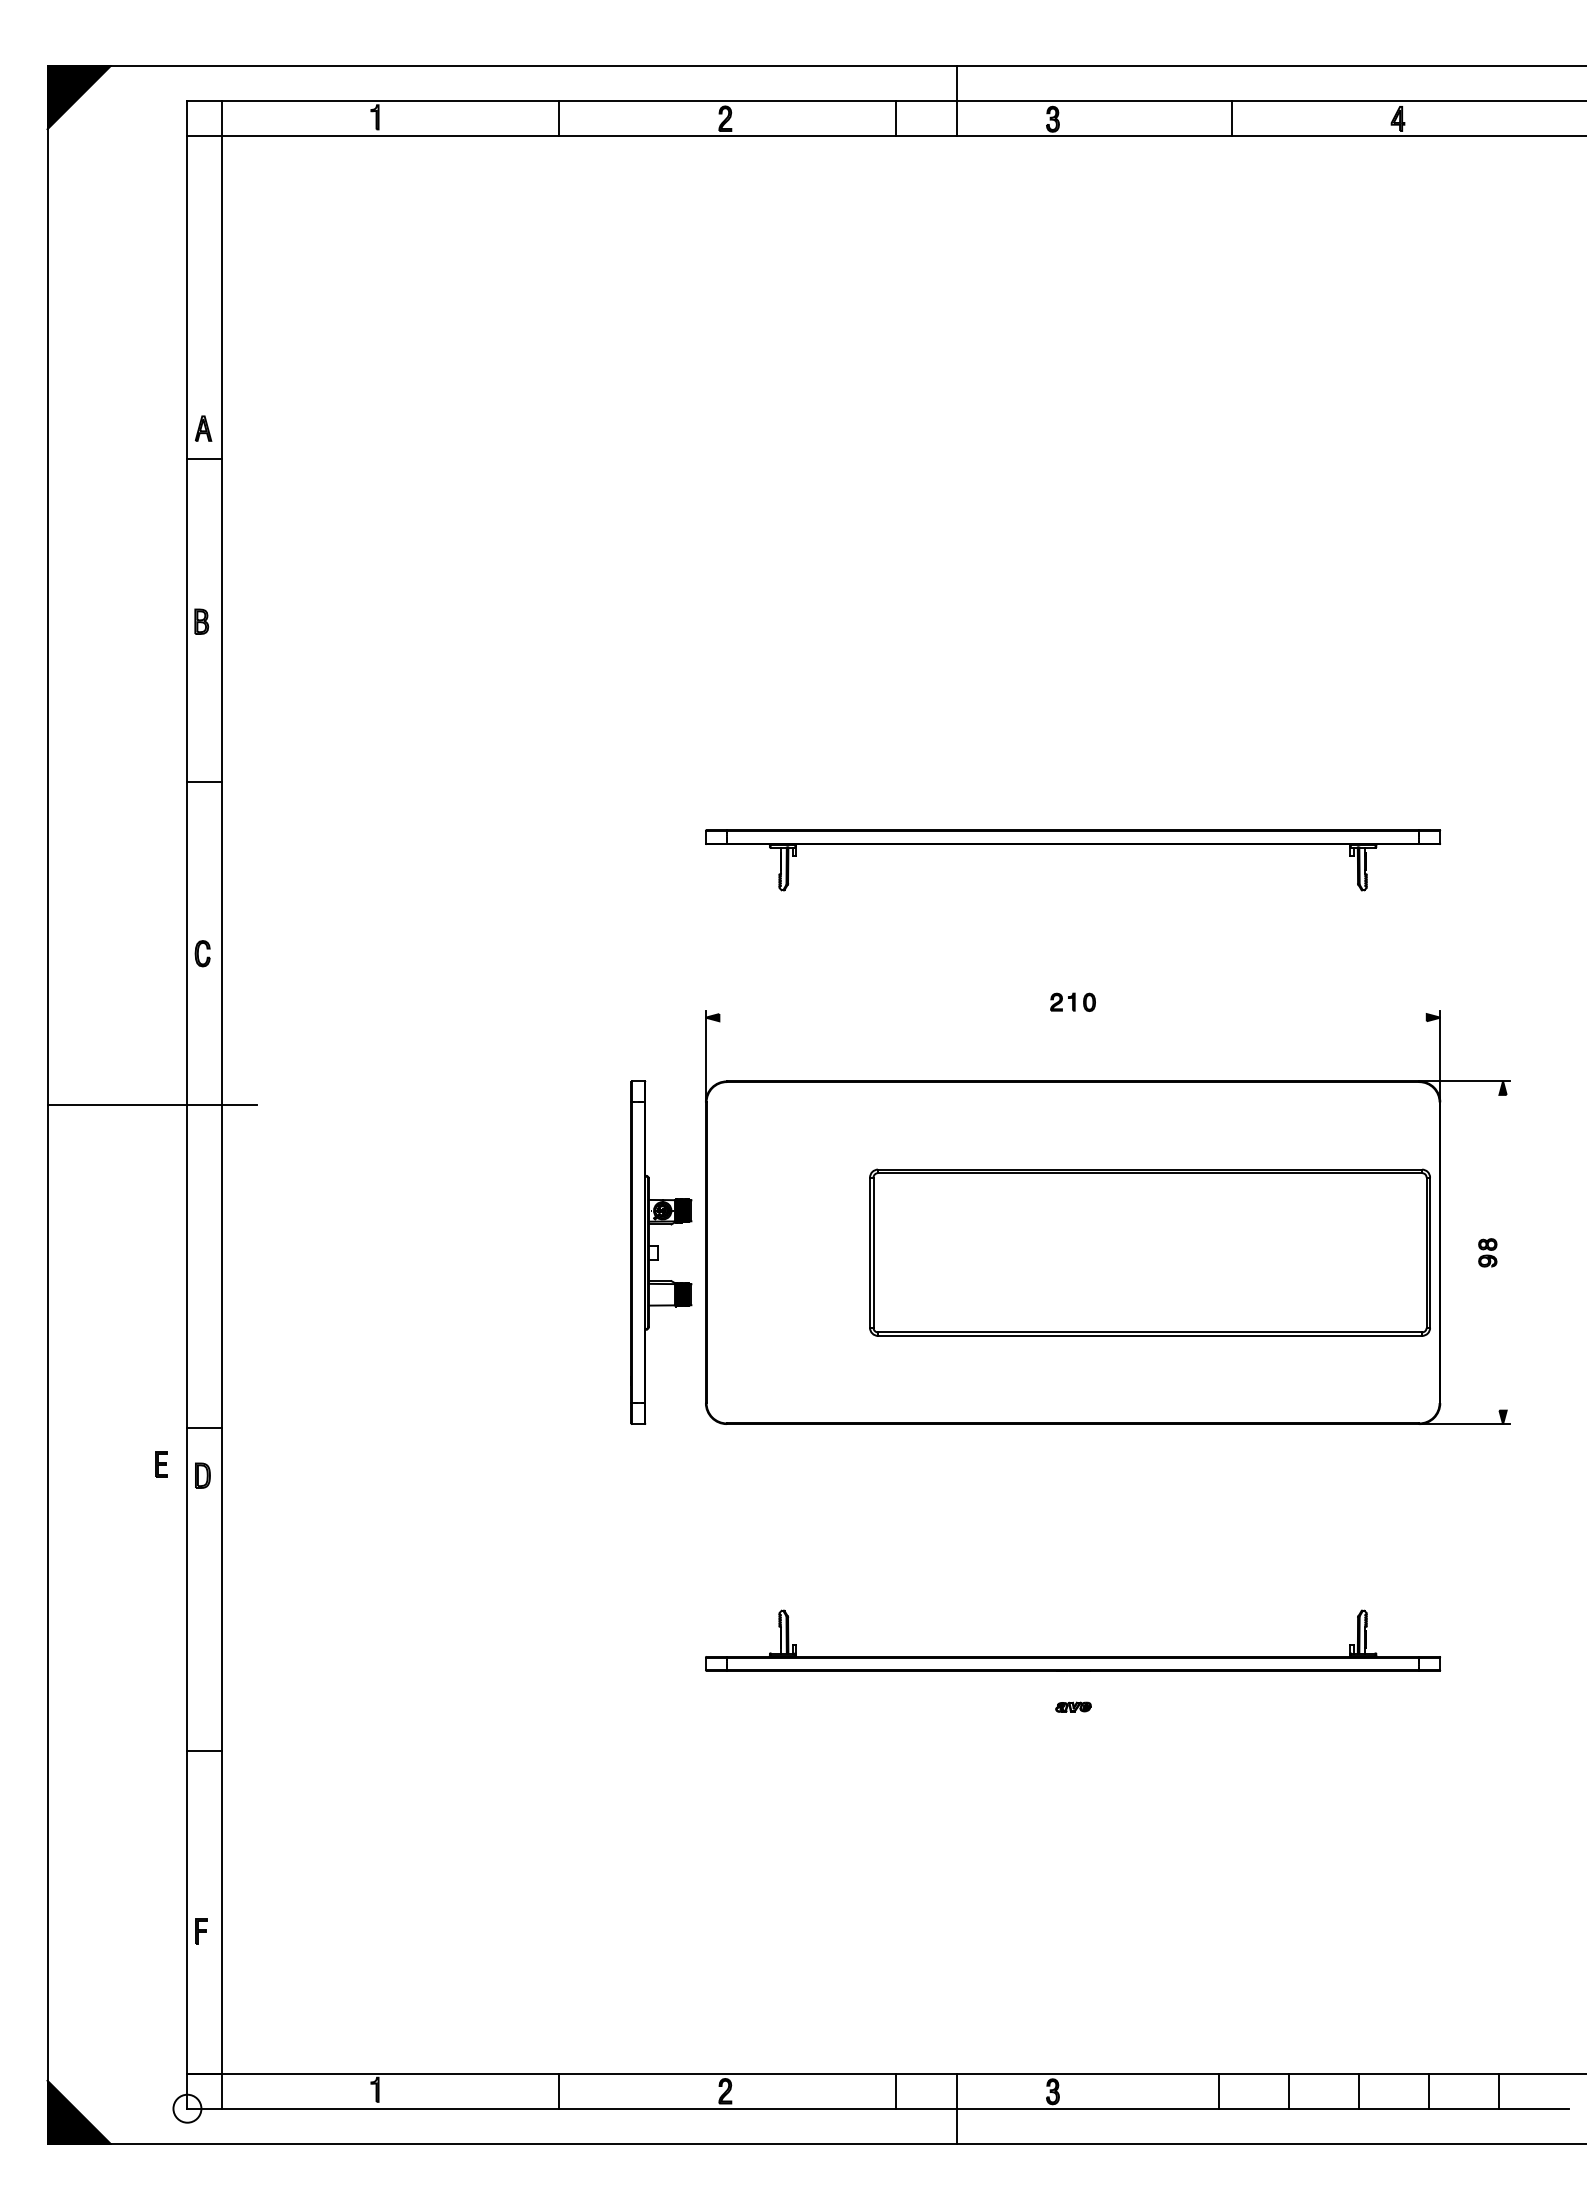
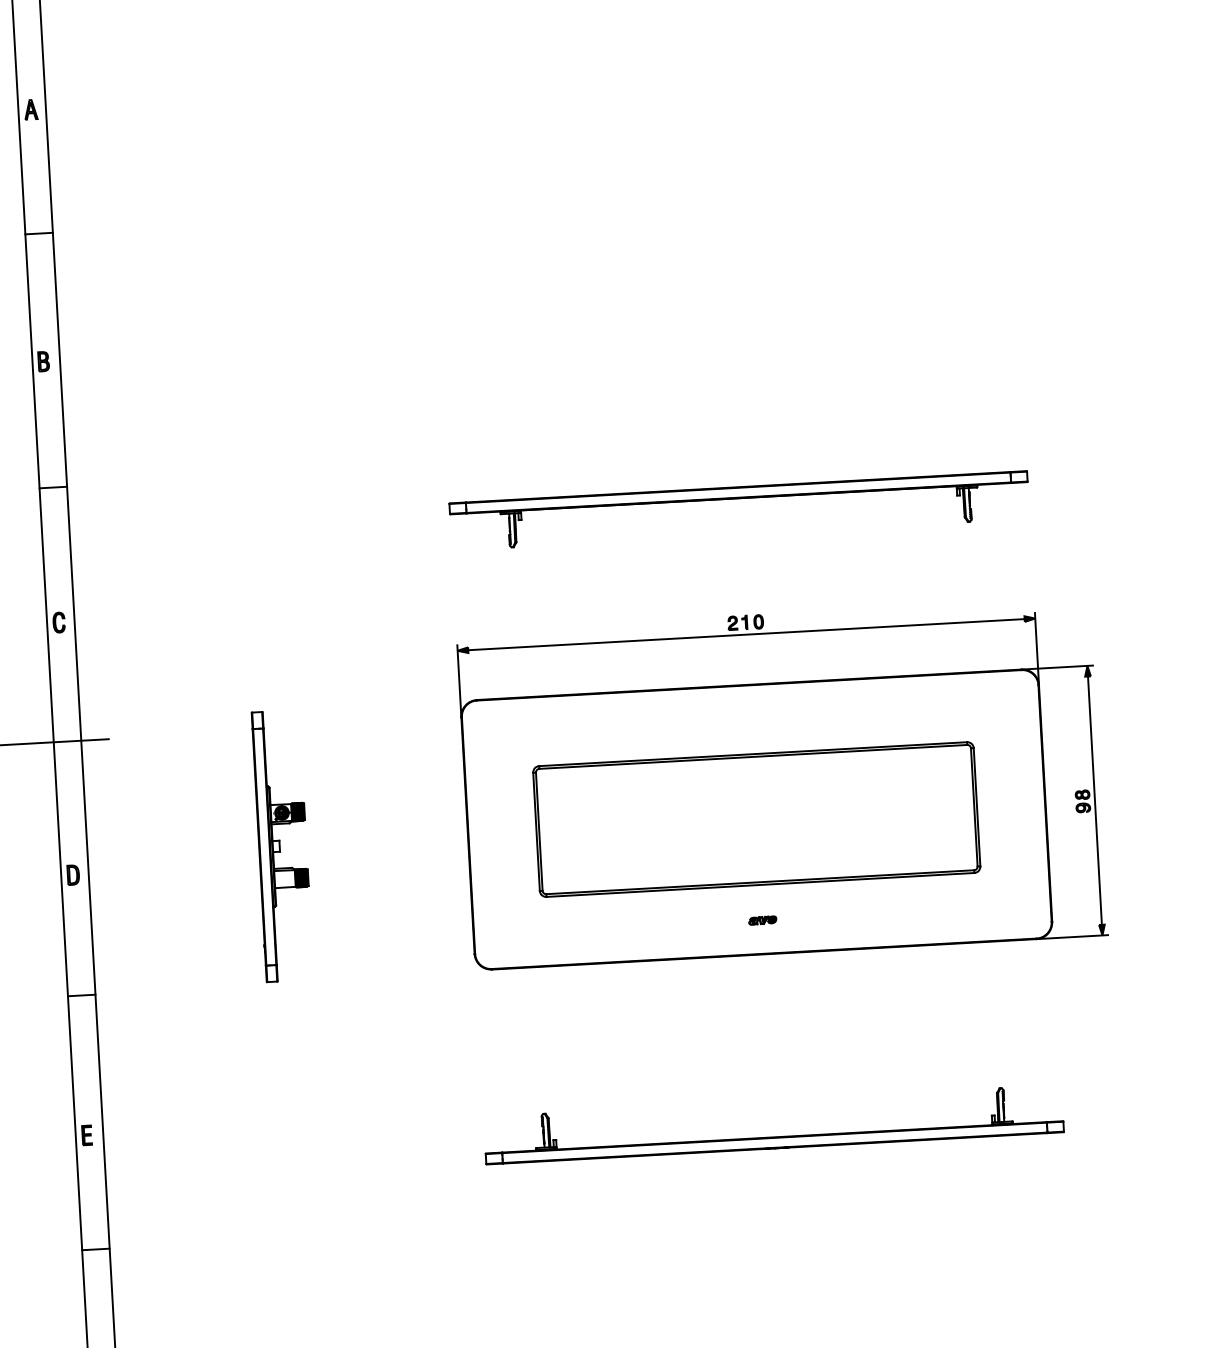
part: (203, 428) -> (31, 109), moved
line: (1072, 1017) -> (745, 634), added
part: (661, 1252) -> (282, 845), moved
part: (1149, 1252) -> (756, 819), moved
line: (1503, 1252) -> (1095, 800), added
part: (161, 1464) -> (86, 1135), moved
part: (202, 1475) -> (73, 874), moved
part: (1073, 1706) -> (762, 920), moved

